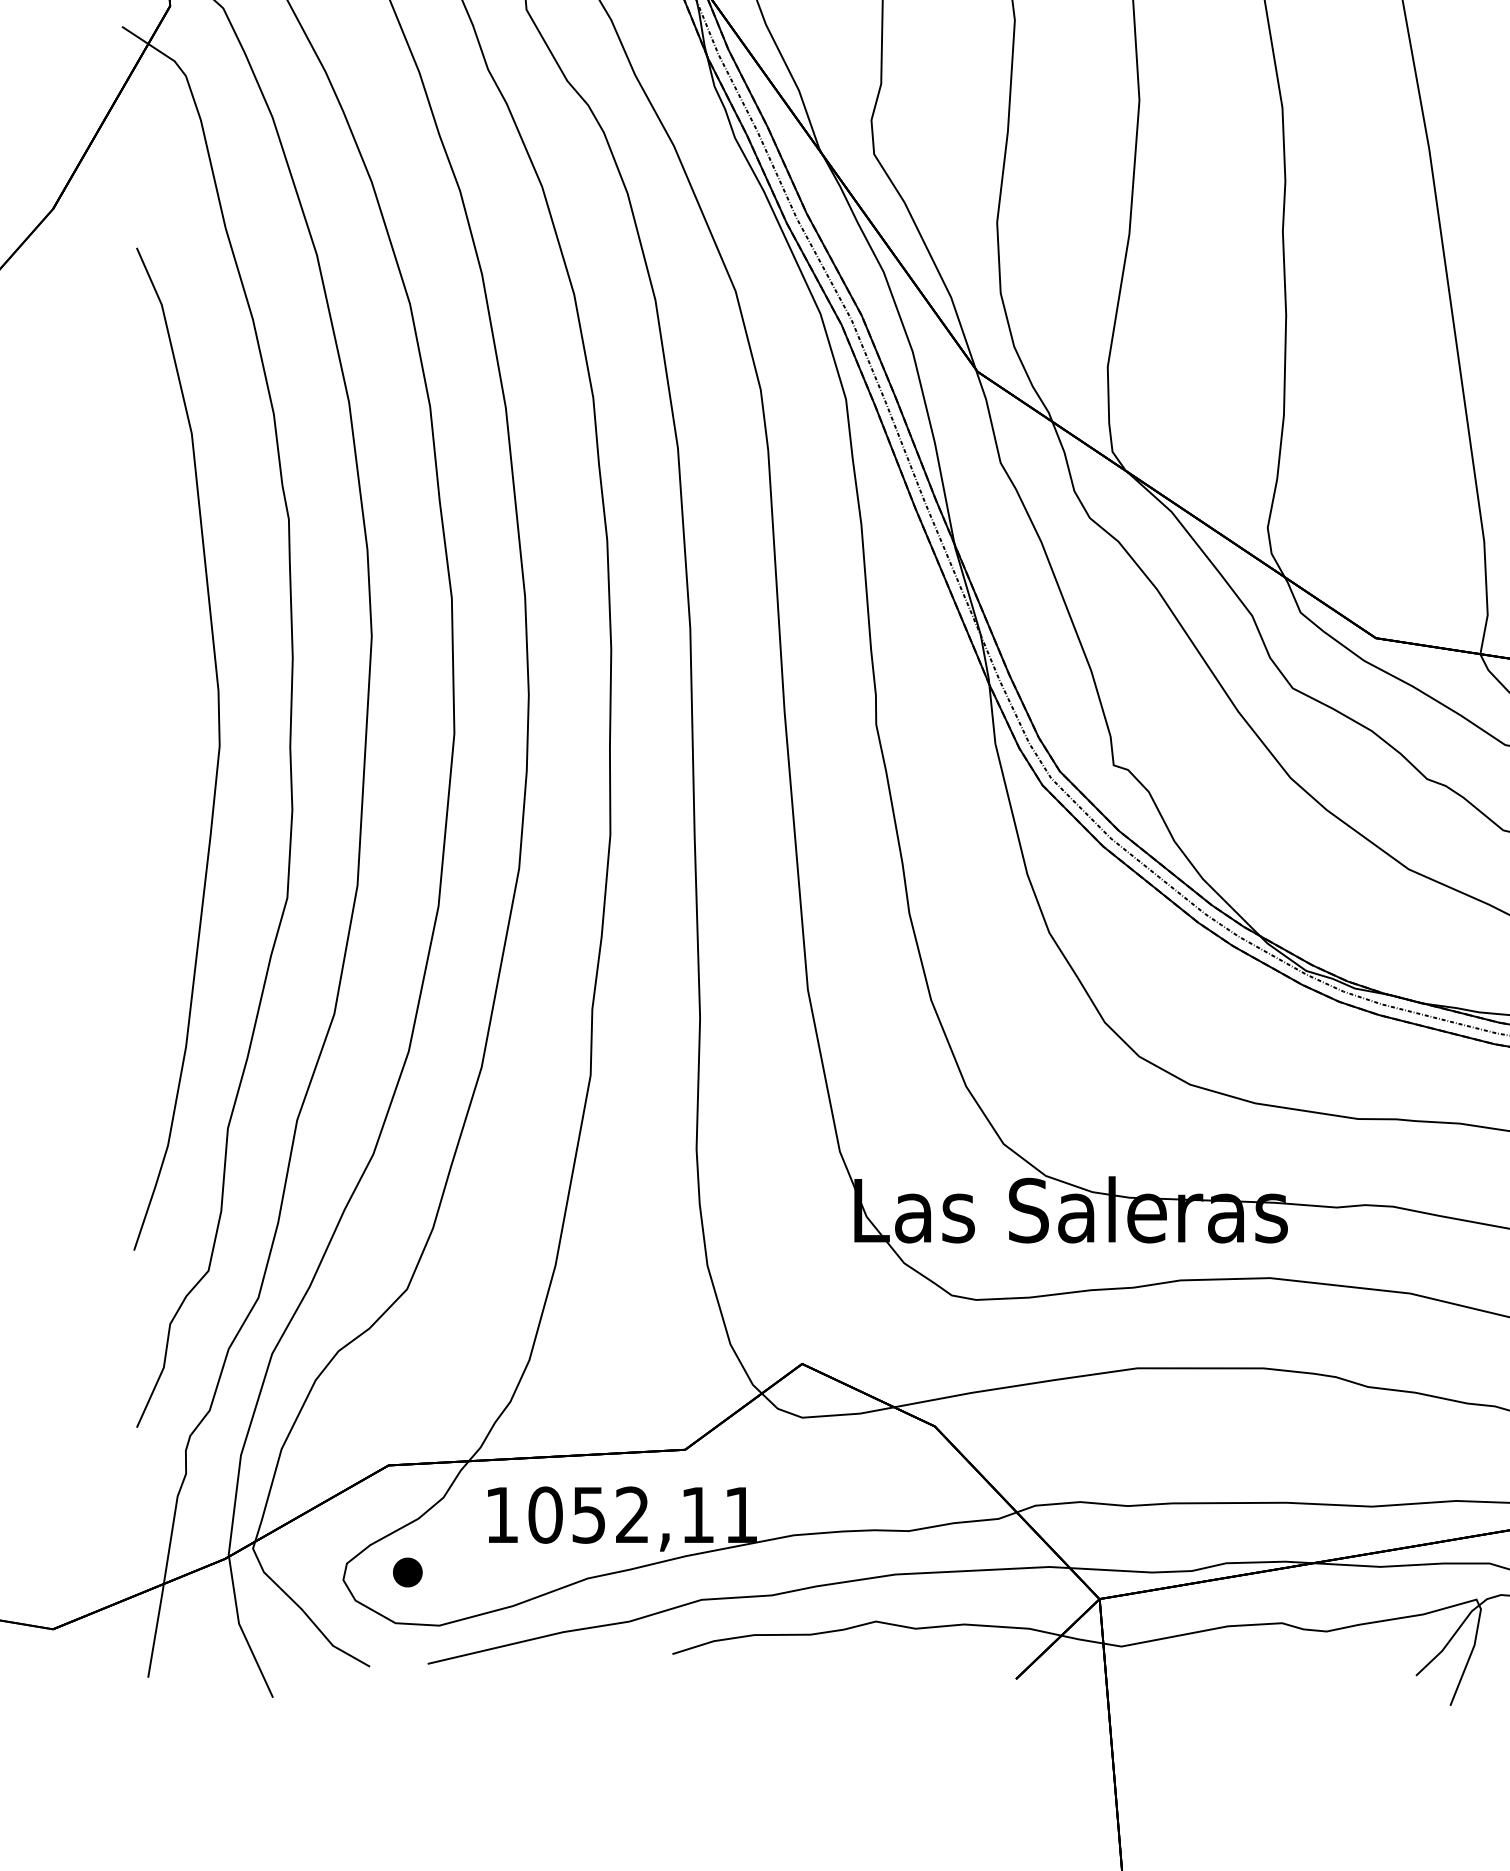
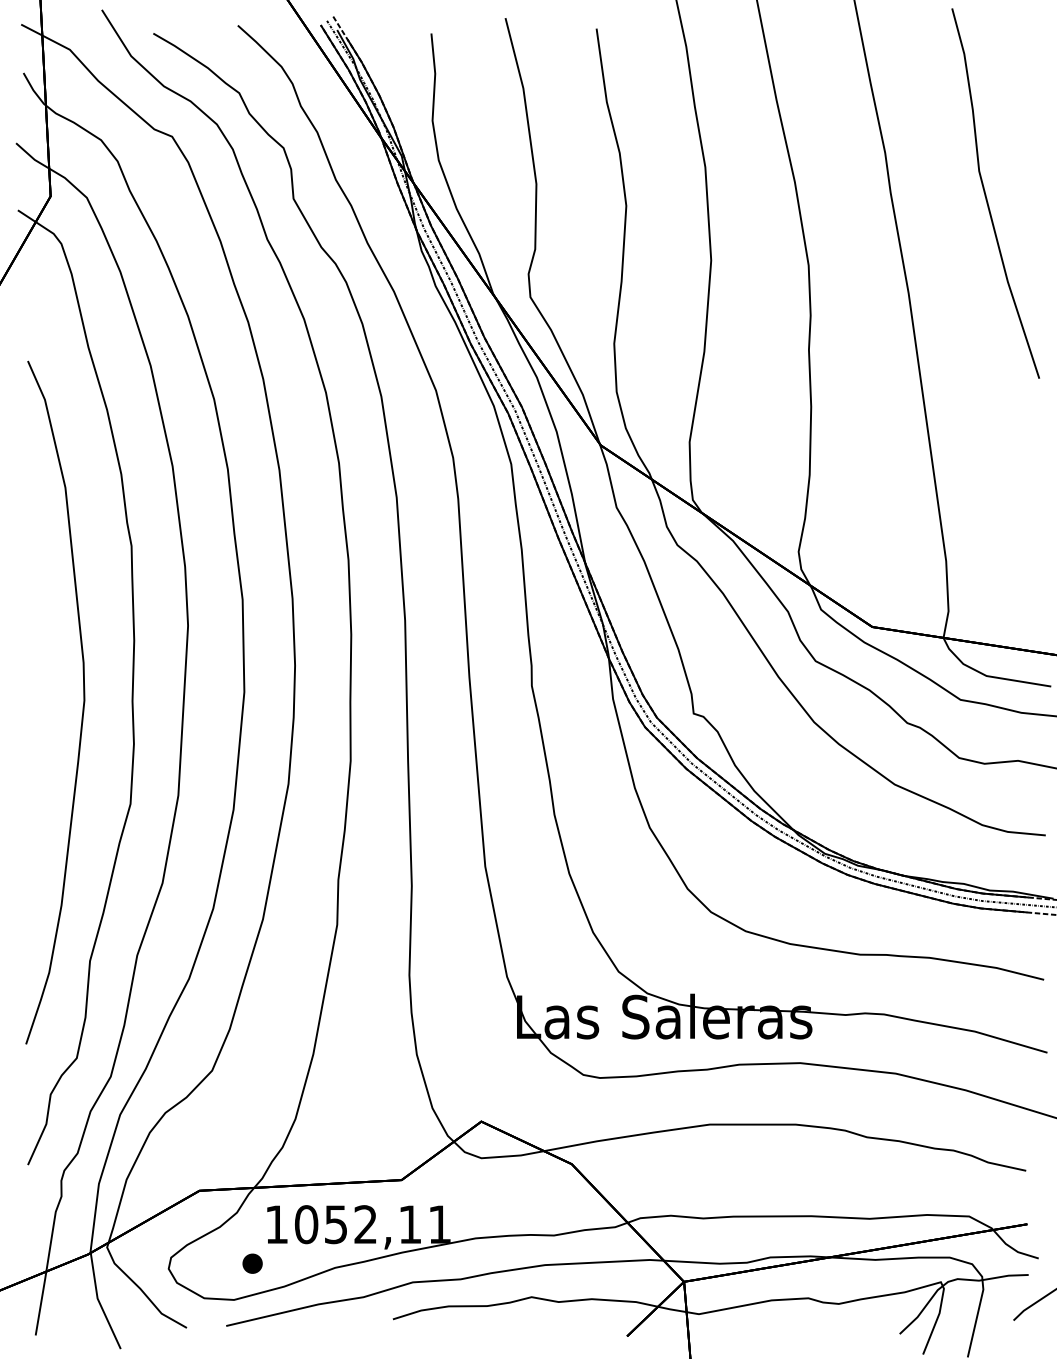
part: (407, 1572) -> (252, 1263), moved

